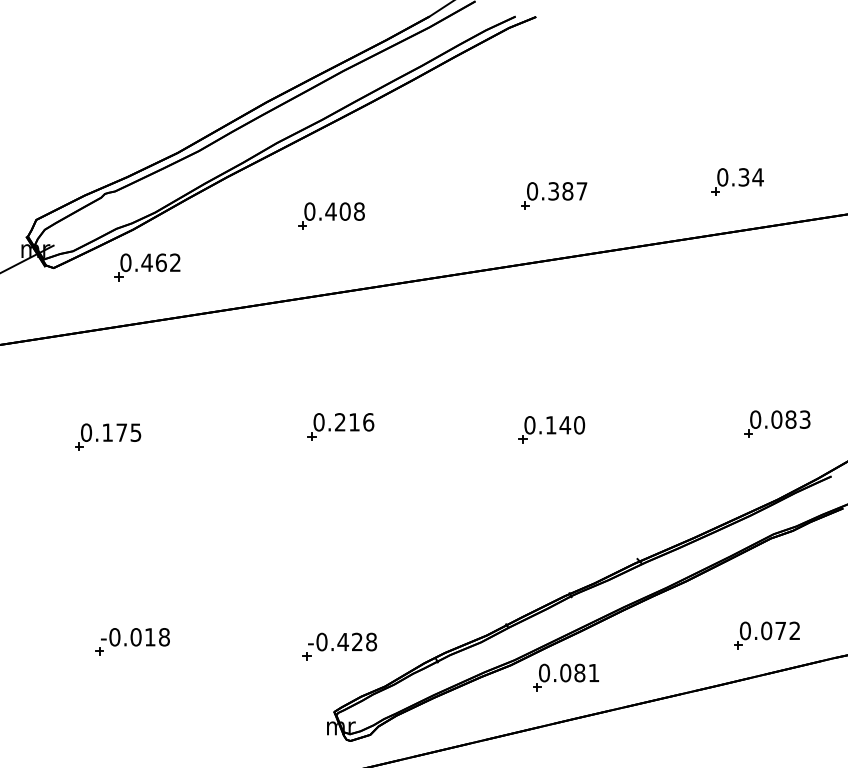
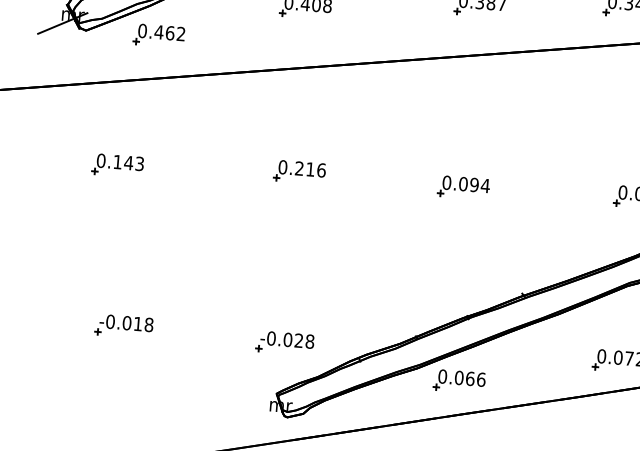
text: (565, 425) -> (474, 185), 0.140 -> 0.094
text: (128, 432) -> (133, 163), 0.175 -> 0.143
text: (343, 641) -> (288, 339), -0.428 -> -0.028
text: (586, 672) -> (475, 378), 0.081 -> 0.066

